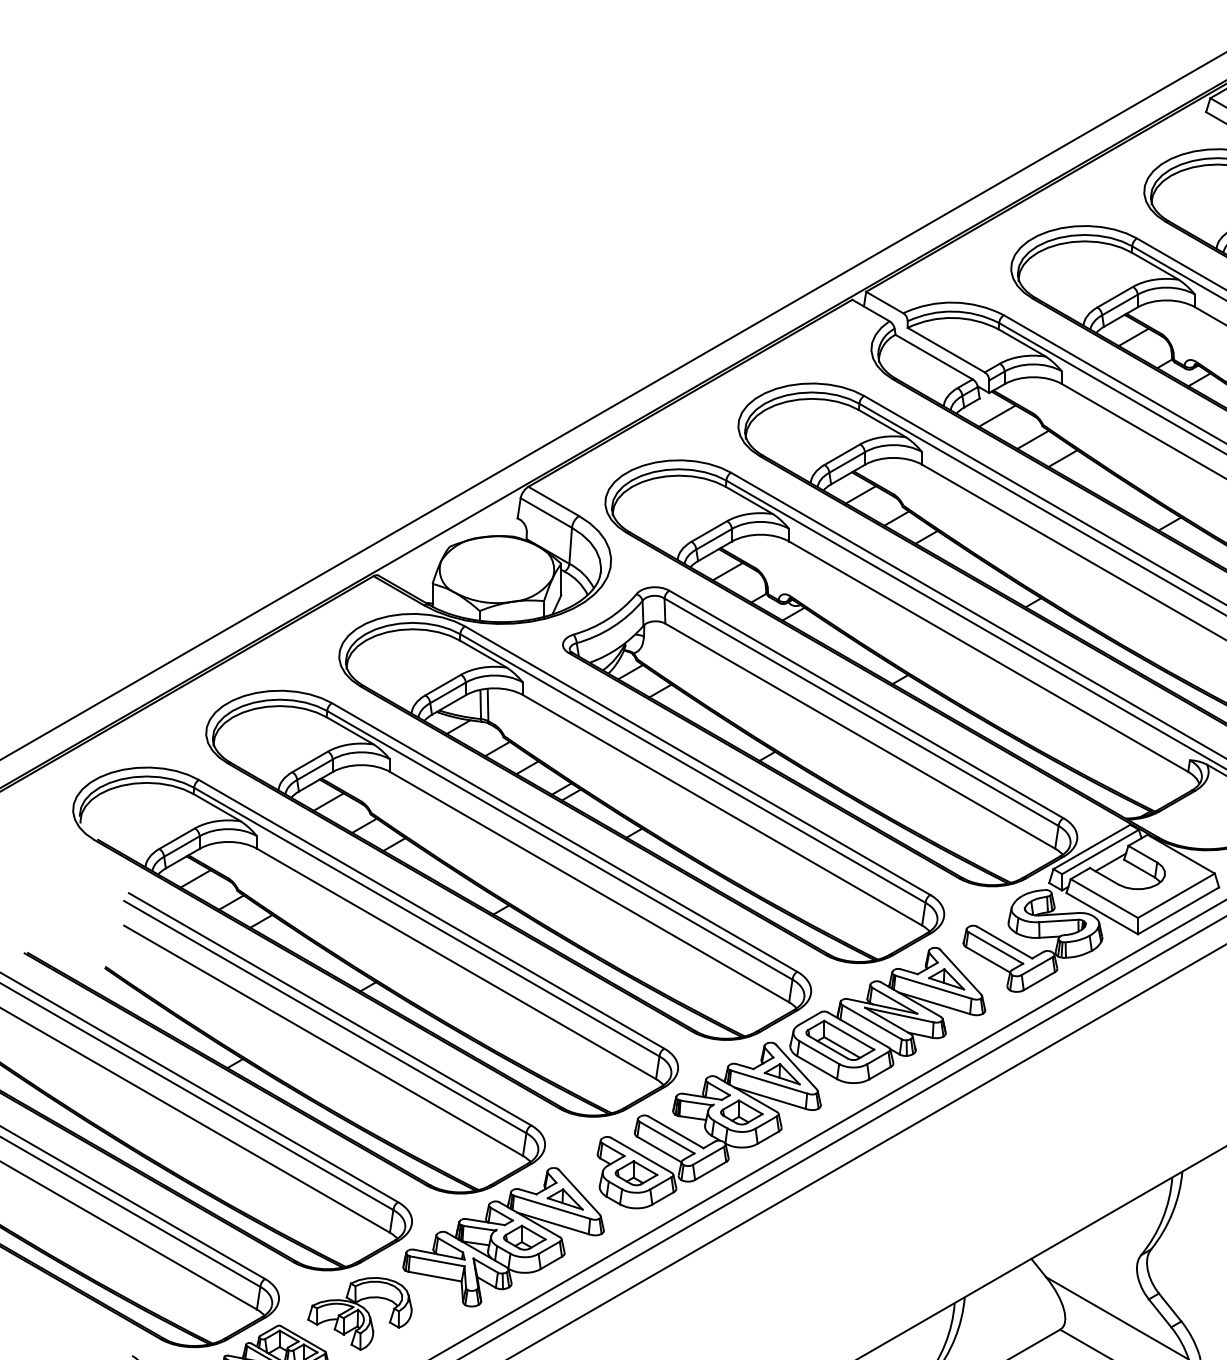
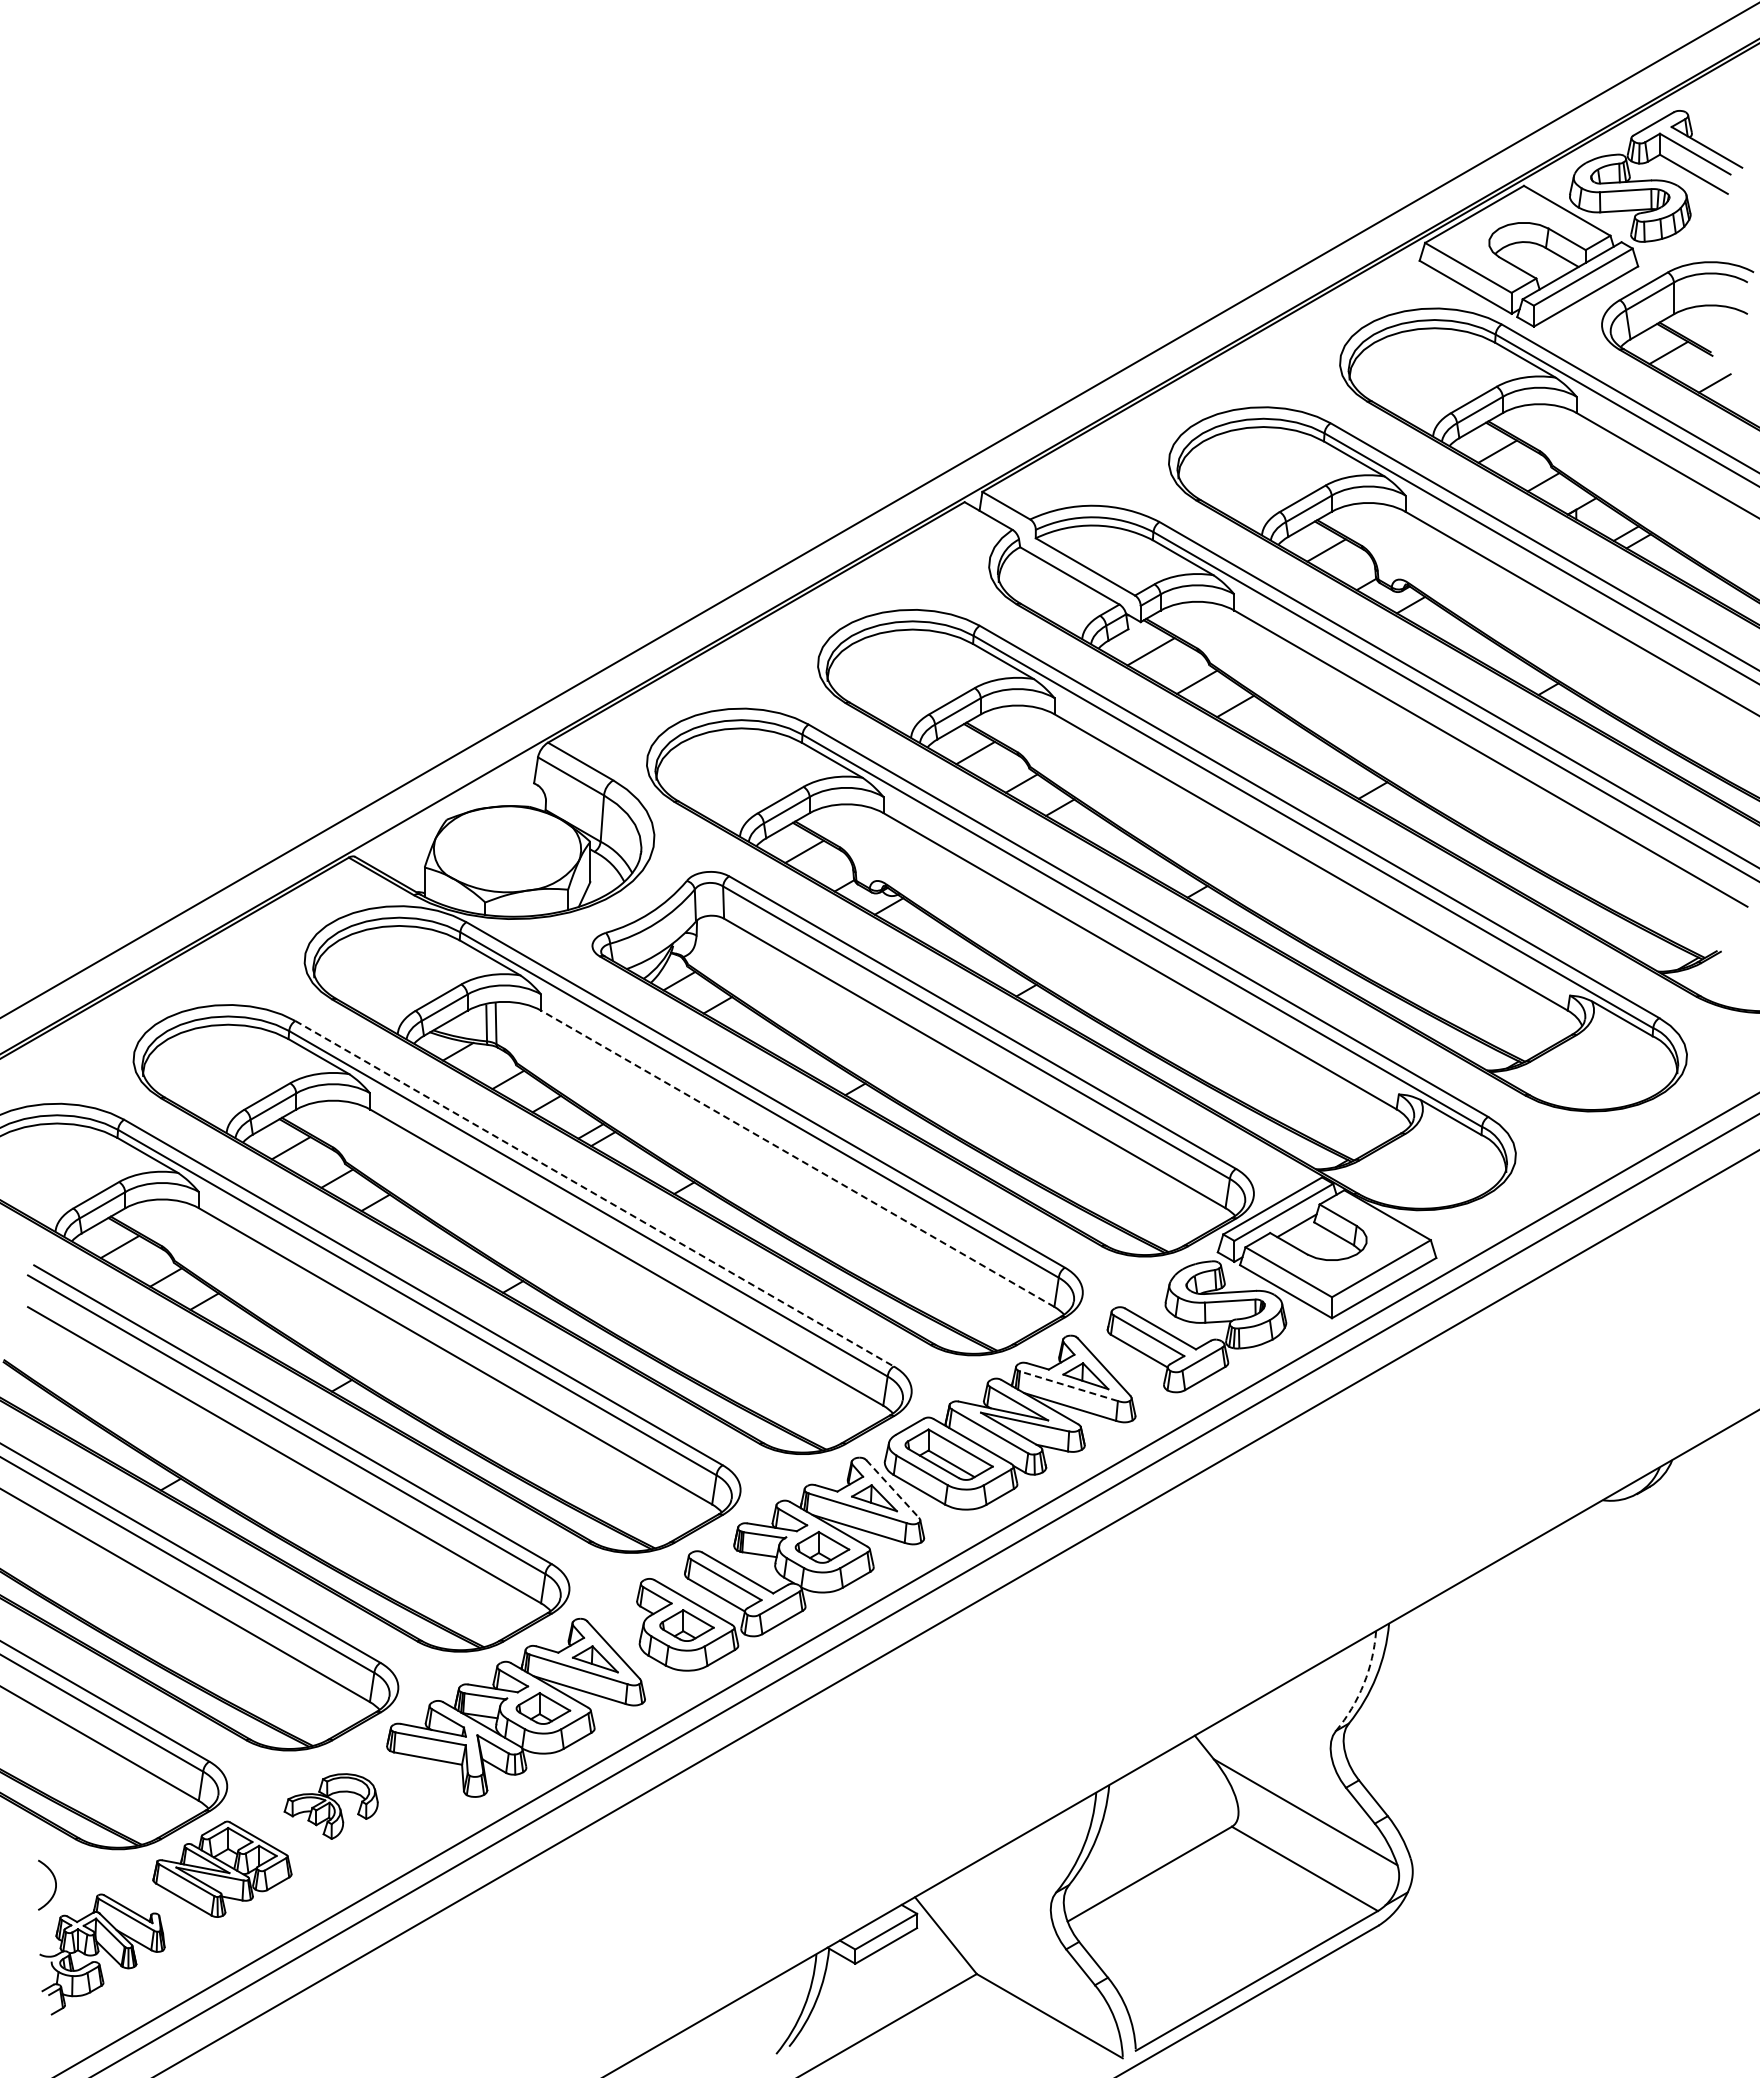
line: (722, 810) -> (797, 1158), solid -> dashed
line: (564, 837) -> (594, 1193), solid -> dashed
line: (933, 987) -> (1068, 1386), solid -> dashed
line: (796, 1066) -> (892, 1488), solid -> dashed
arc: (1162, 1219) -> (1363, 1684), solid -> dashed
part: (359, 1313) -> (330, 1806), size x0.7

